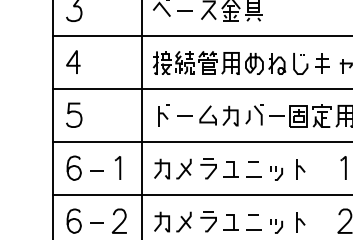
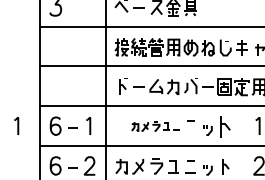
line: (71, 62) -> (53, 46), removed
curve: (73, 112) -> (55, 84), removed
part: (22, 167) -> (16, 125), added
part: (207, 168) -> (155, 126), size x0.6
part: (300, 168) -> (225, 126), size x1.4

